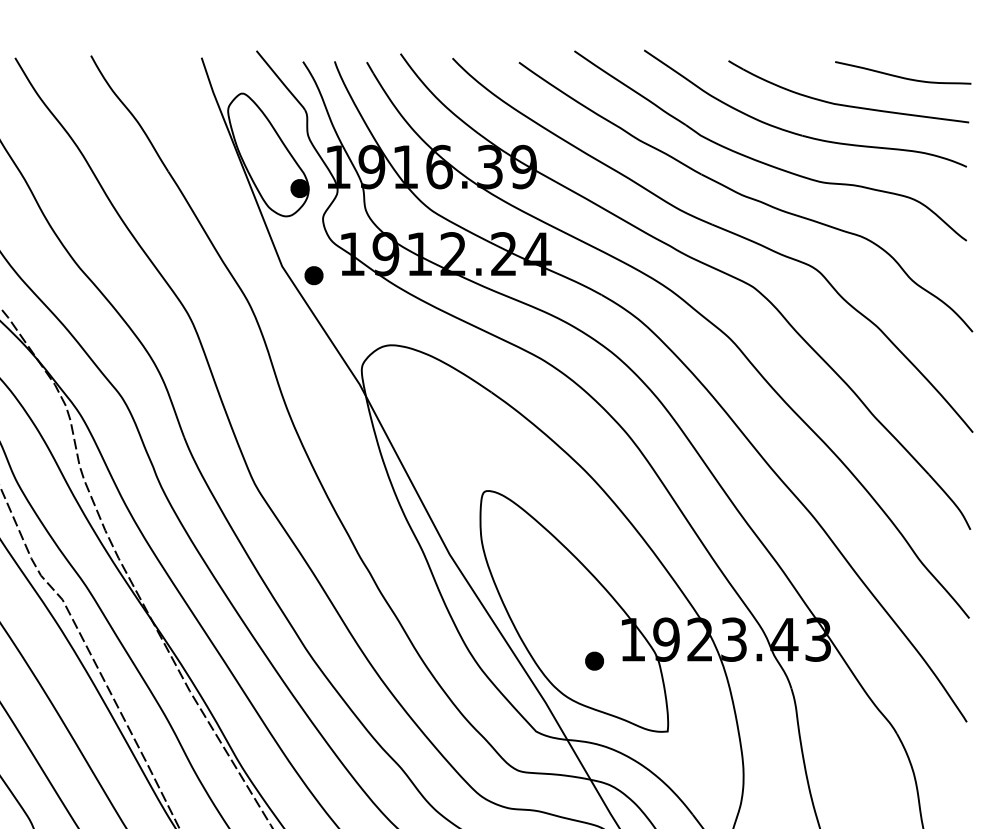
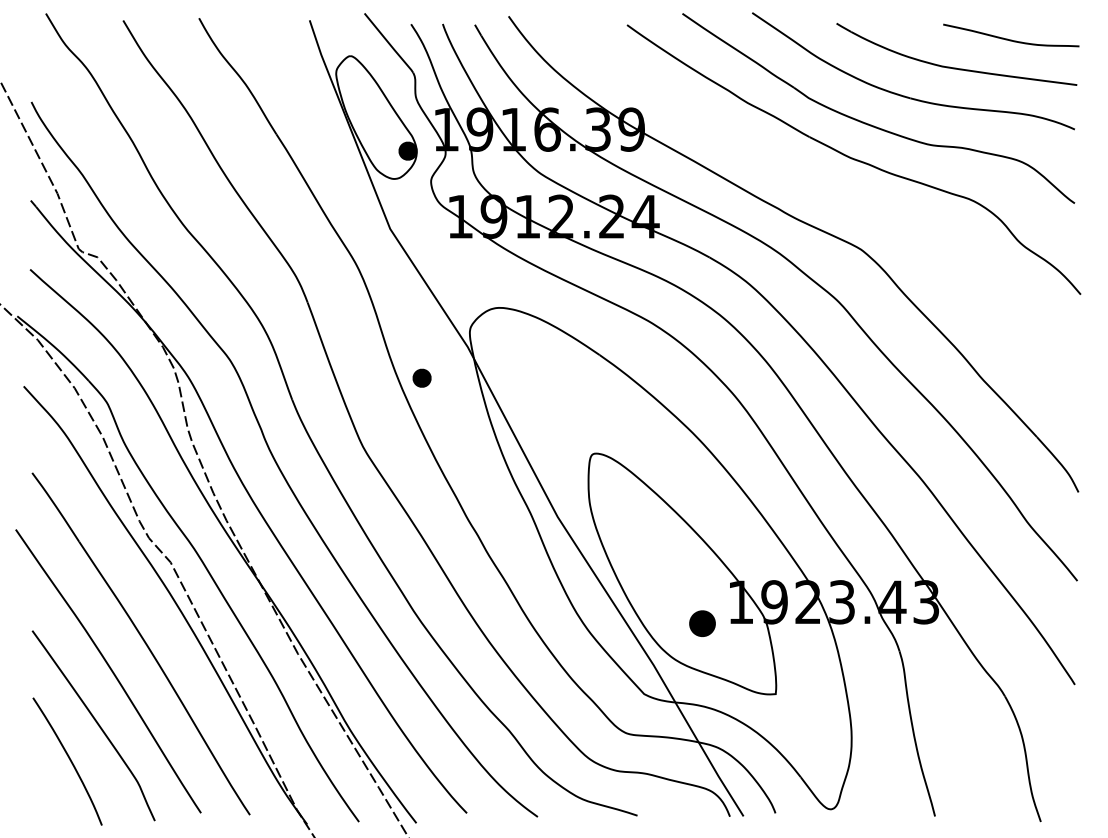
part: (719, 228) -> (827, 191), removed
part: (313, 274) -> (421, 377), moved
part: (594, 660) -> (702, 623), size x1.4

